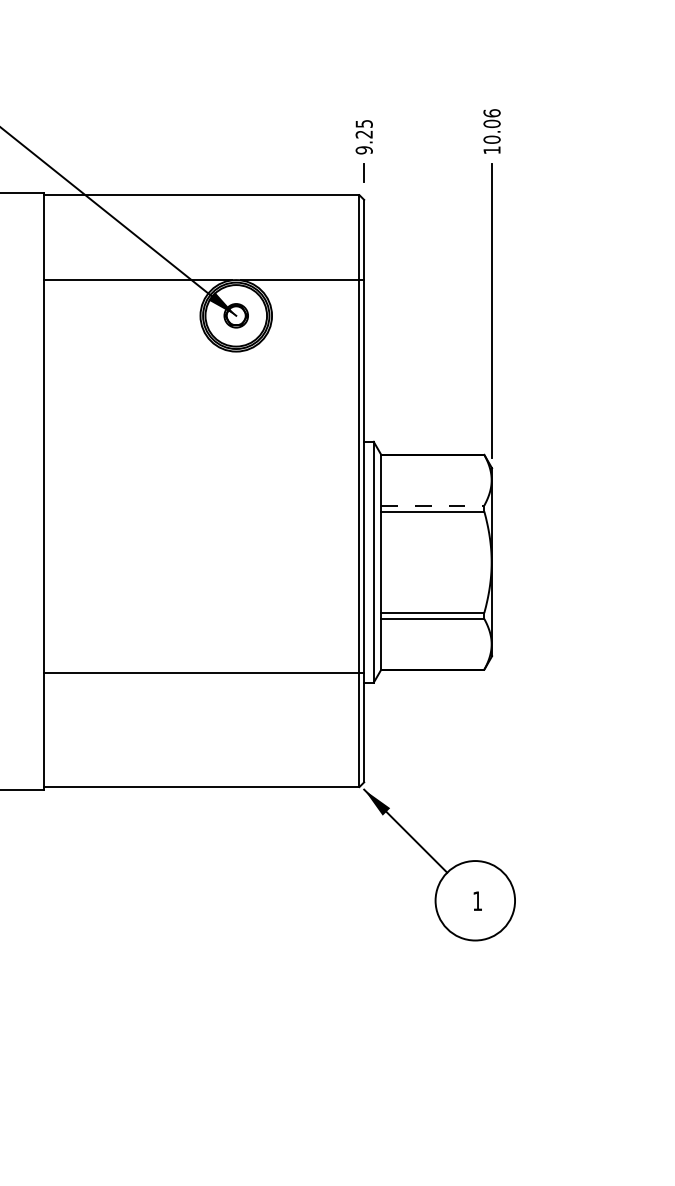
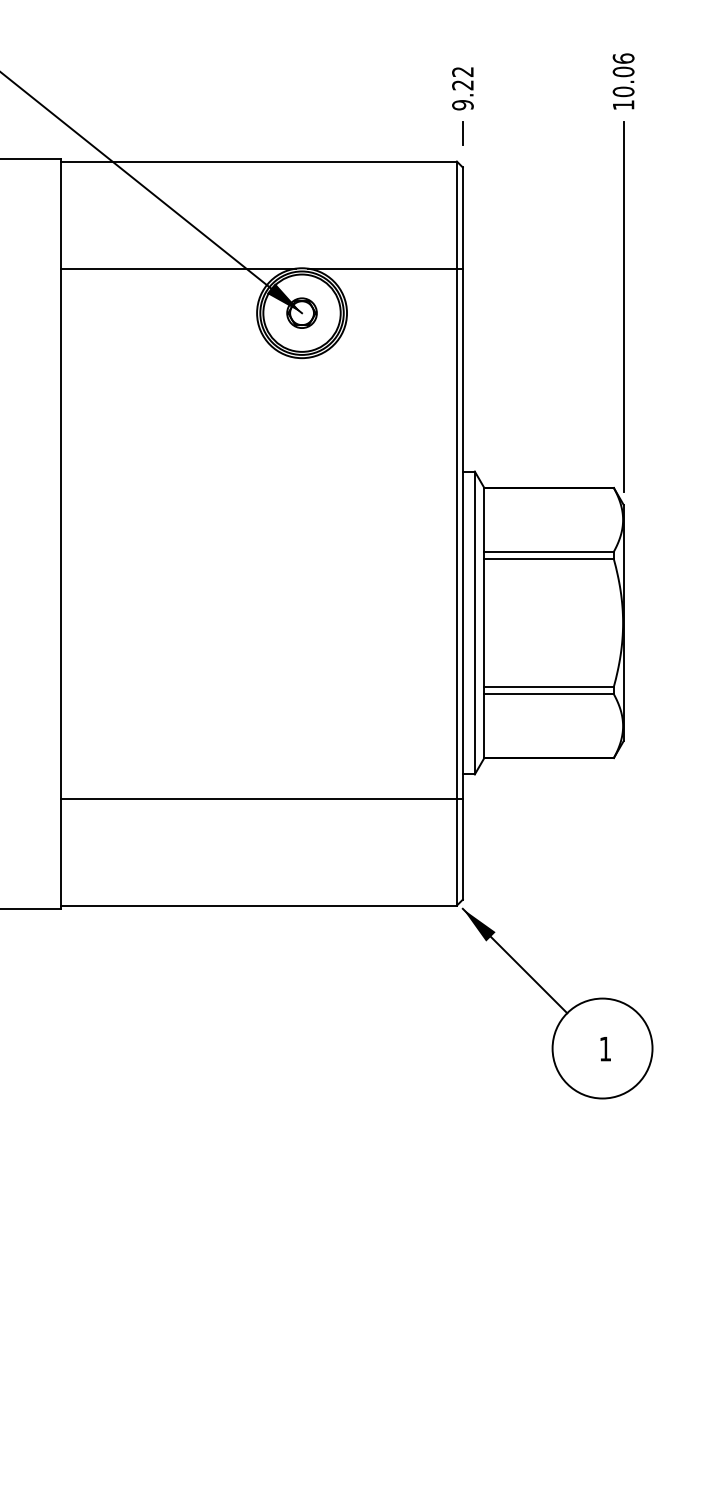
text: (363, 123) -> (461, 71), 9.25 -> 9.22
line: (432, 505) -> (548, 551), dashed -> solid
line: (204, 672) -> (262, 798), moved

